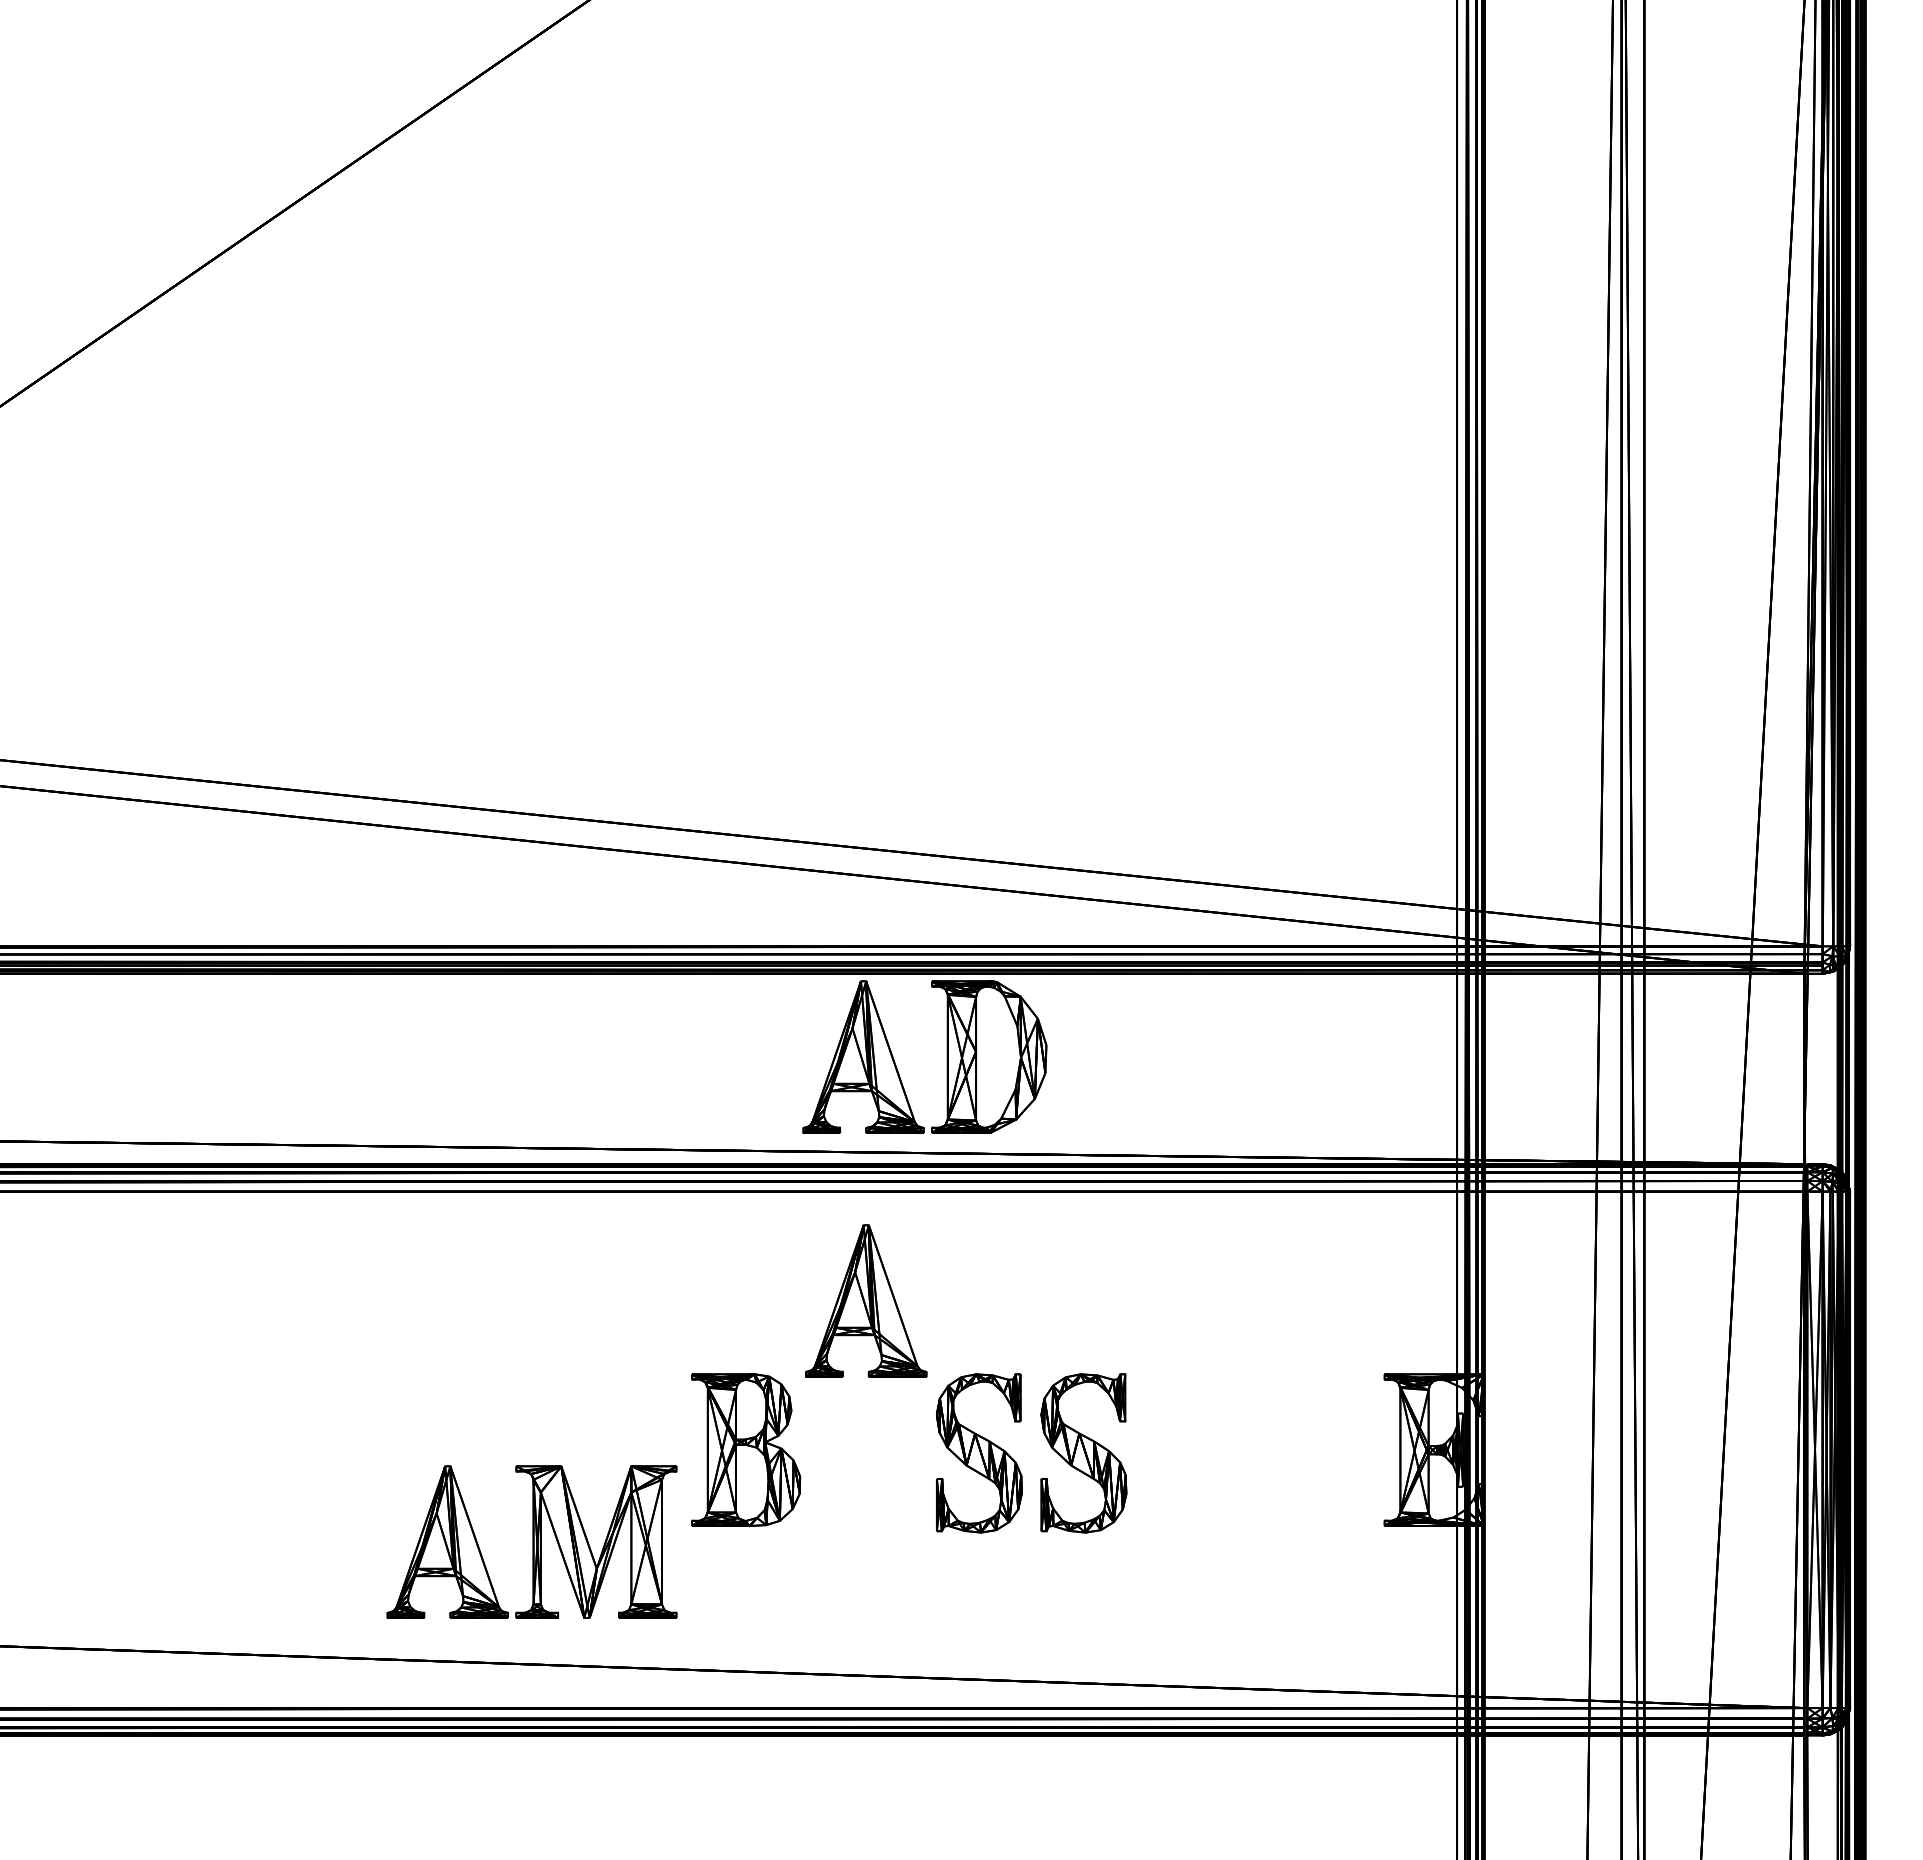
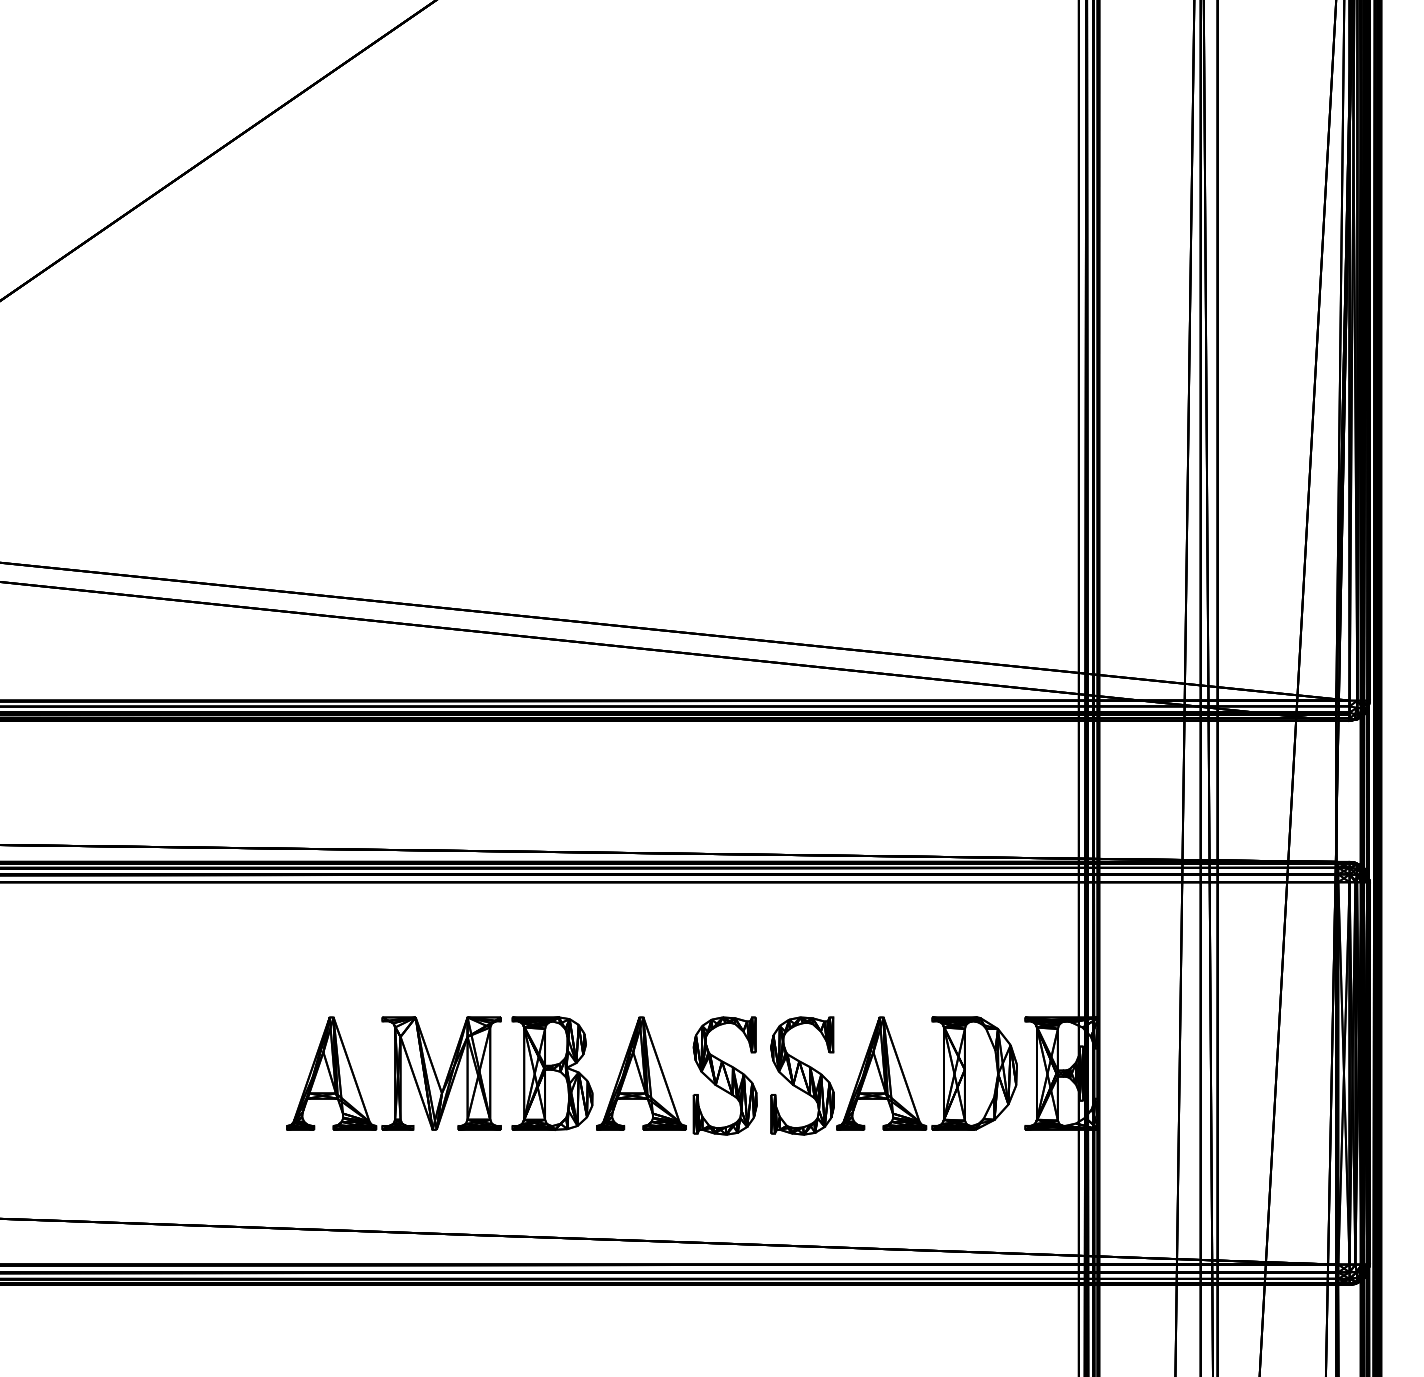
part: (946, 1056) -> (943, 1073), moved
part: (866, 1300) -> (641, 1073), moved
part: (531, 1541) -> (393, 1073), moved

